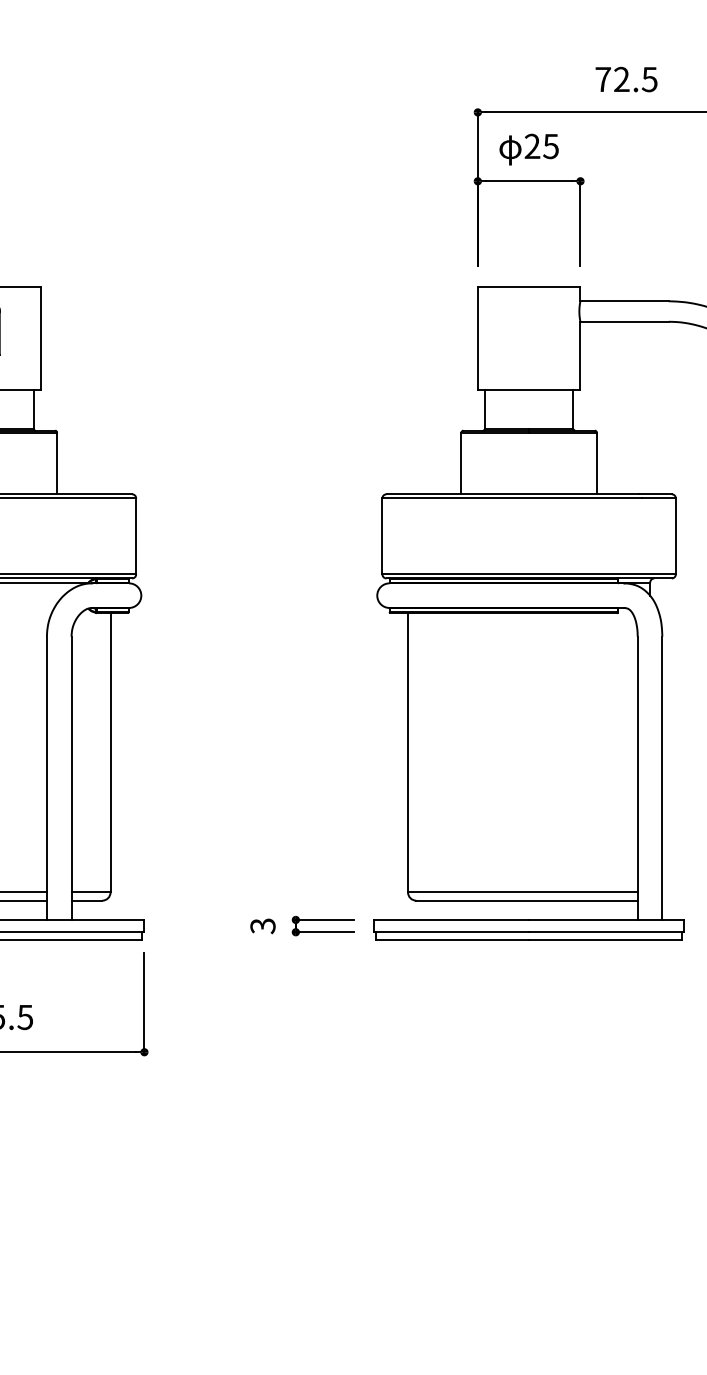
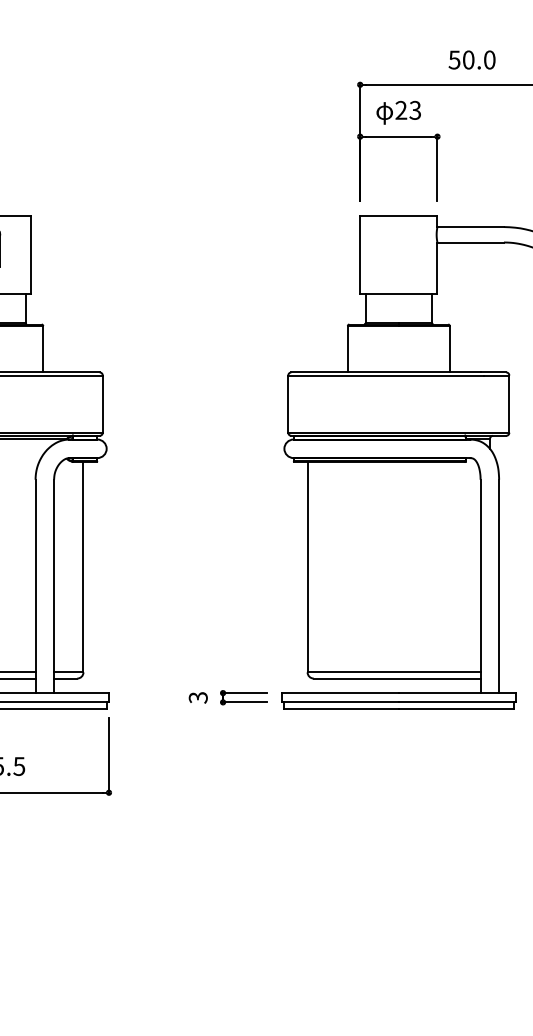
text: (626, 79) -> (472, 59), 72.5 -> 50.0
text: (550, 145) -> (414, 109), 25 -> 23

